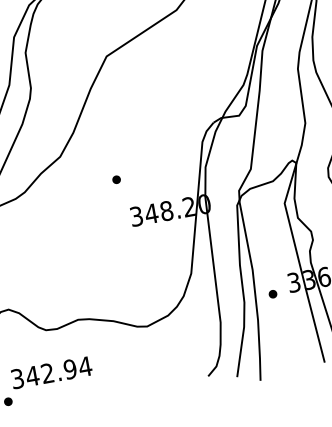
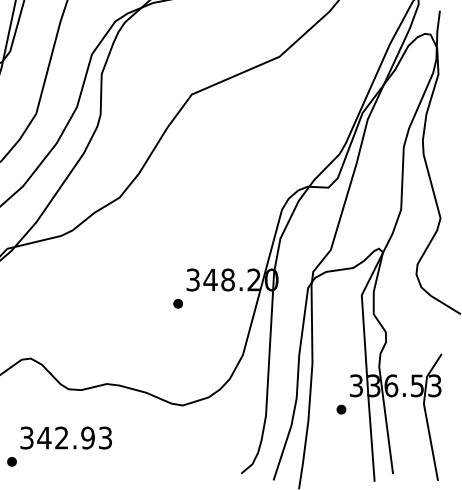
part: (115, 179) -> (177, 303), moved
part: (273, 294) -> (341, 409), moved
text: (85, 366) -> (105, 437), 342.94 -> 342.93

